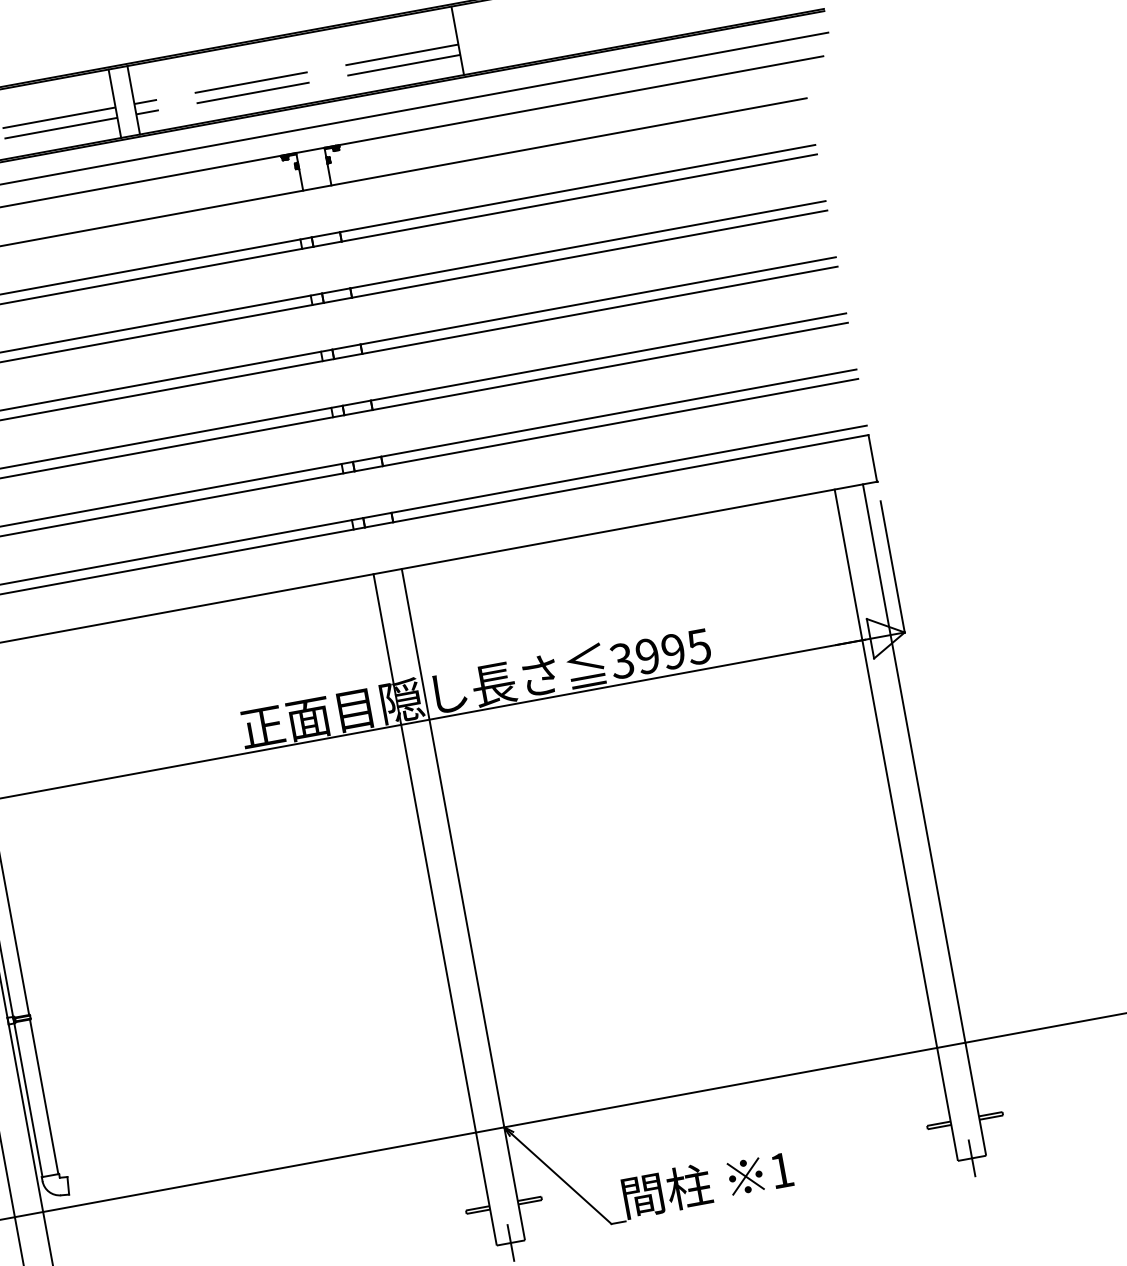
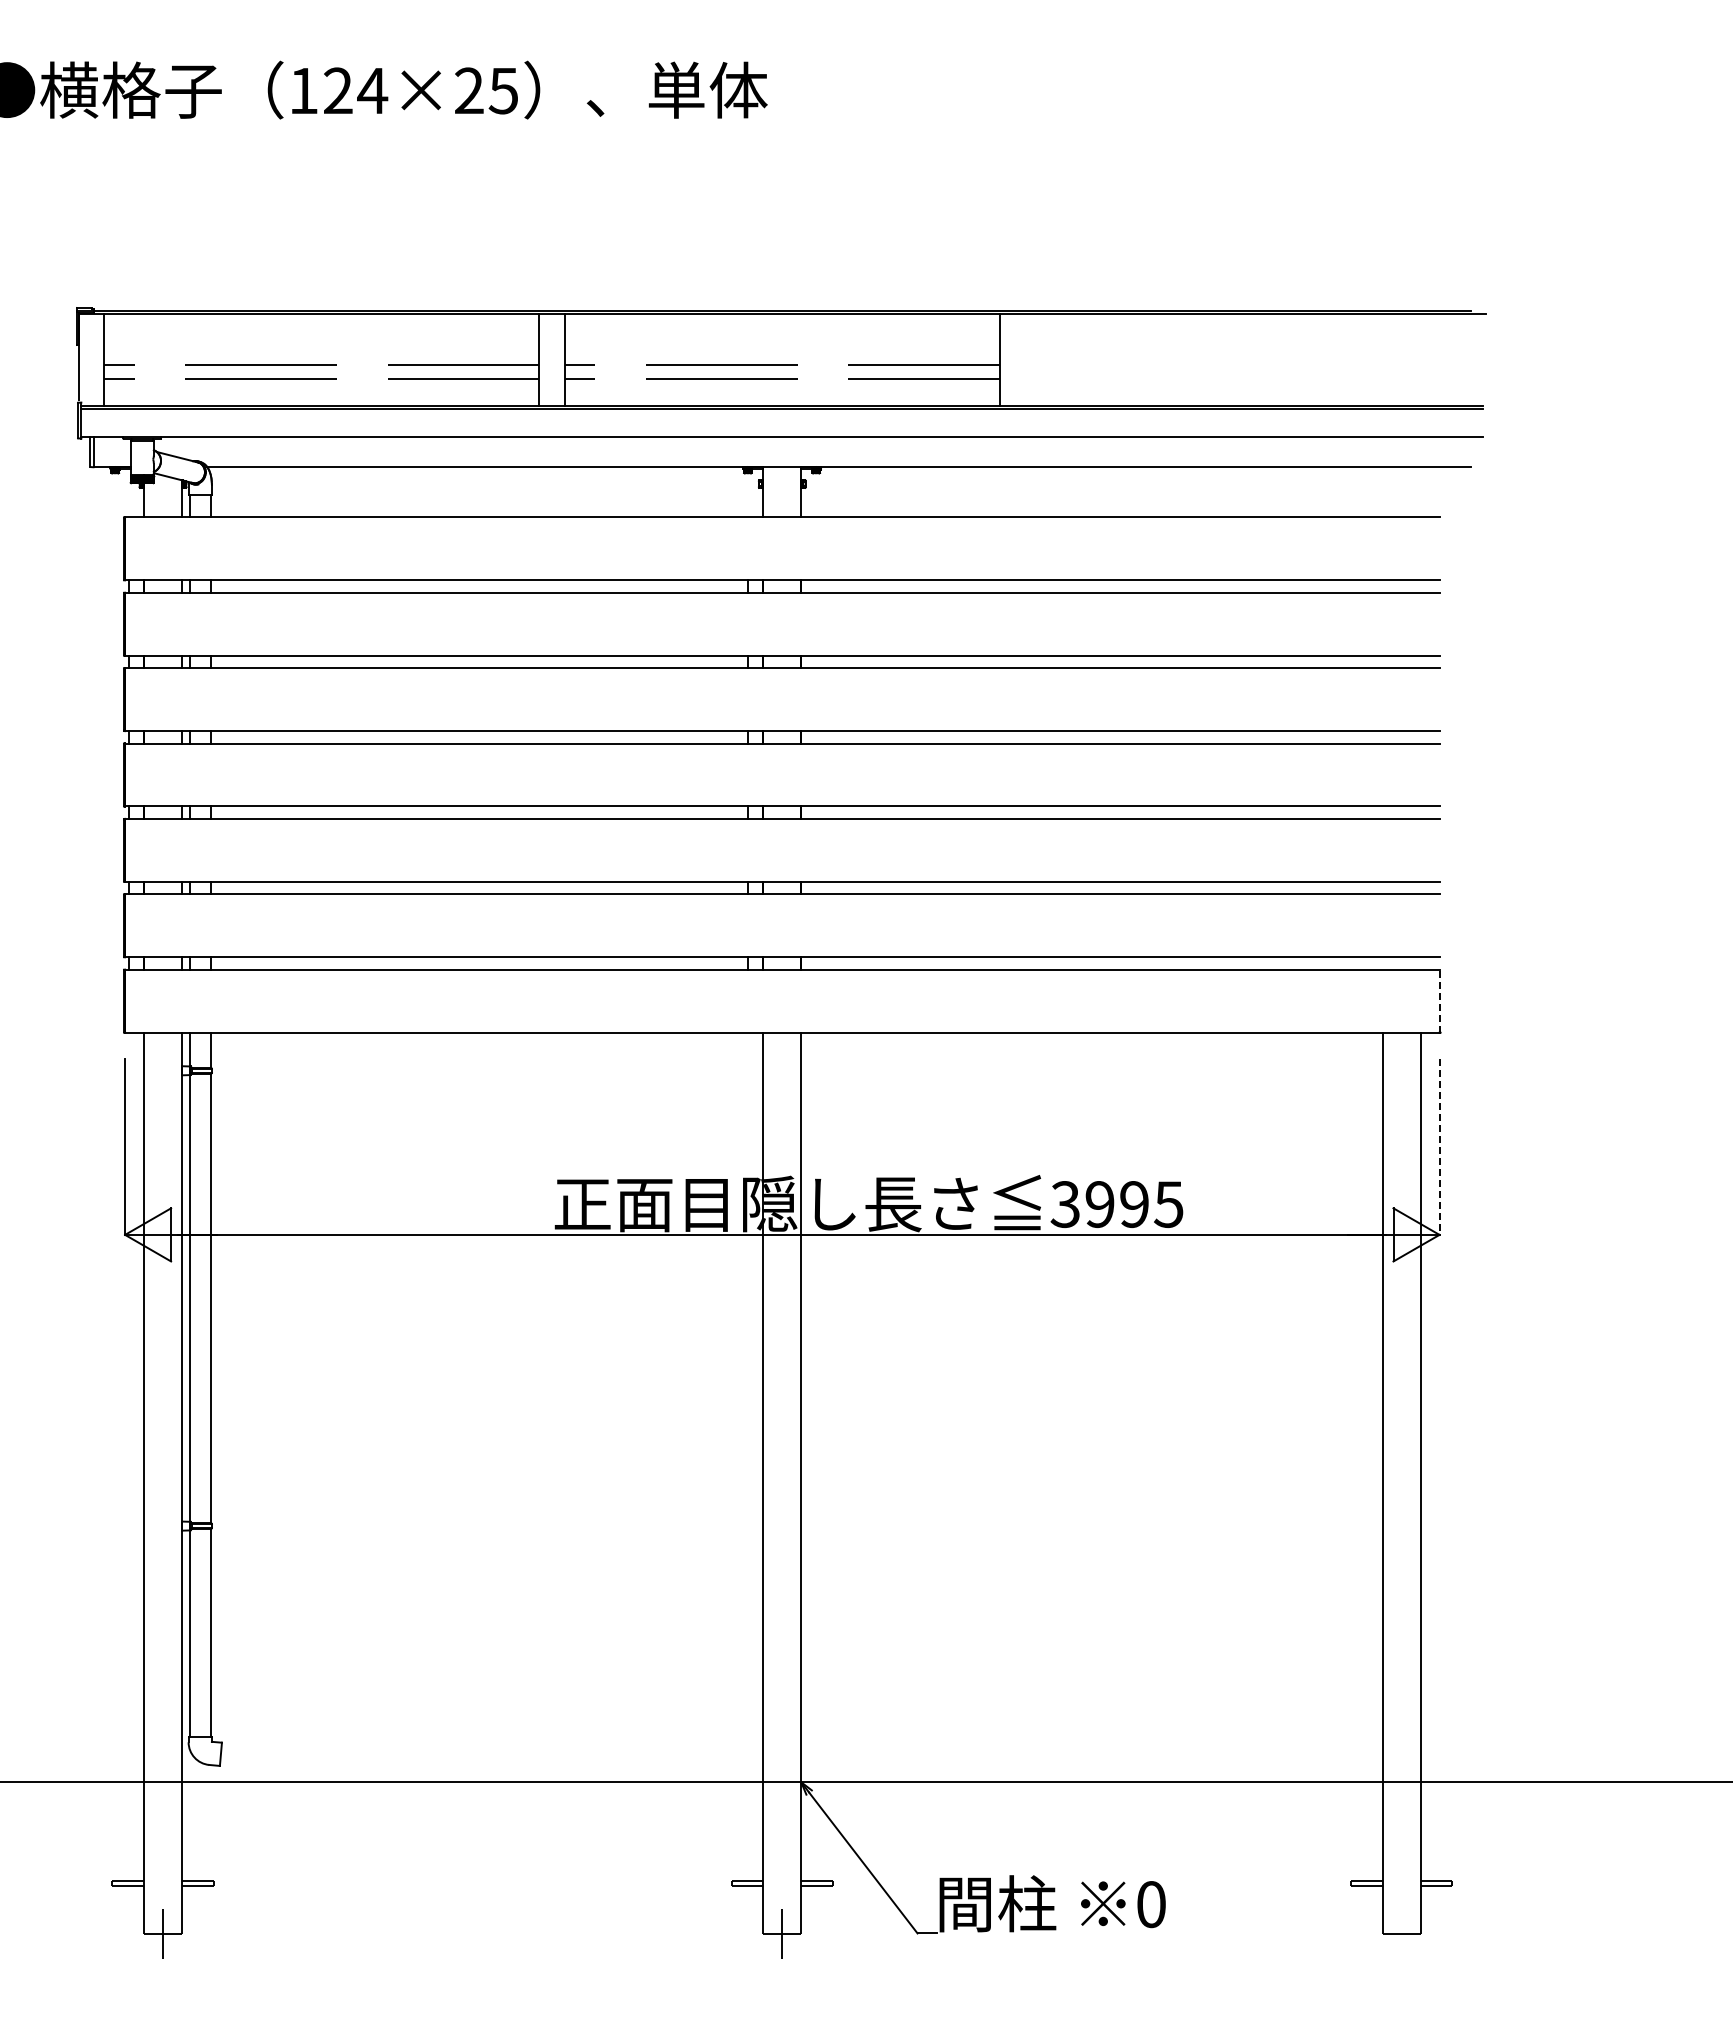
line: (872, 457) -> (1439, 1000), solid -> dashed
line: (892, 567) -> (1439, 1147), solid -> dashed
line: (971, 1157) -> (1401, 1933), removed
text: (781, 1170) -> (1151, 1904), 1 -> 0

